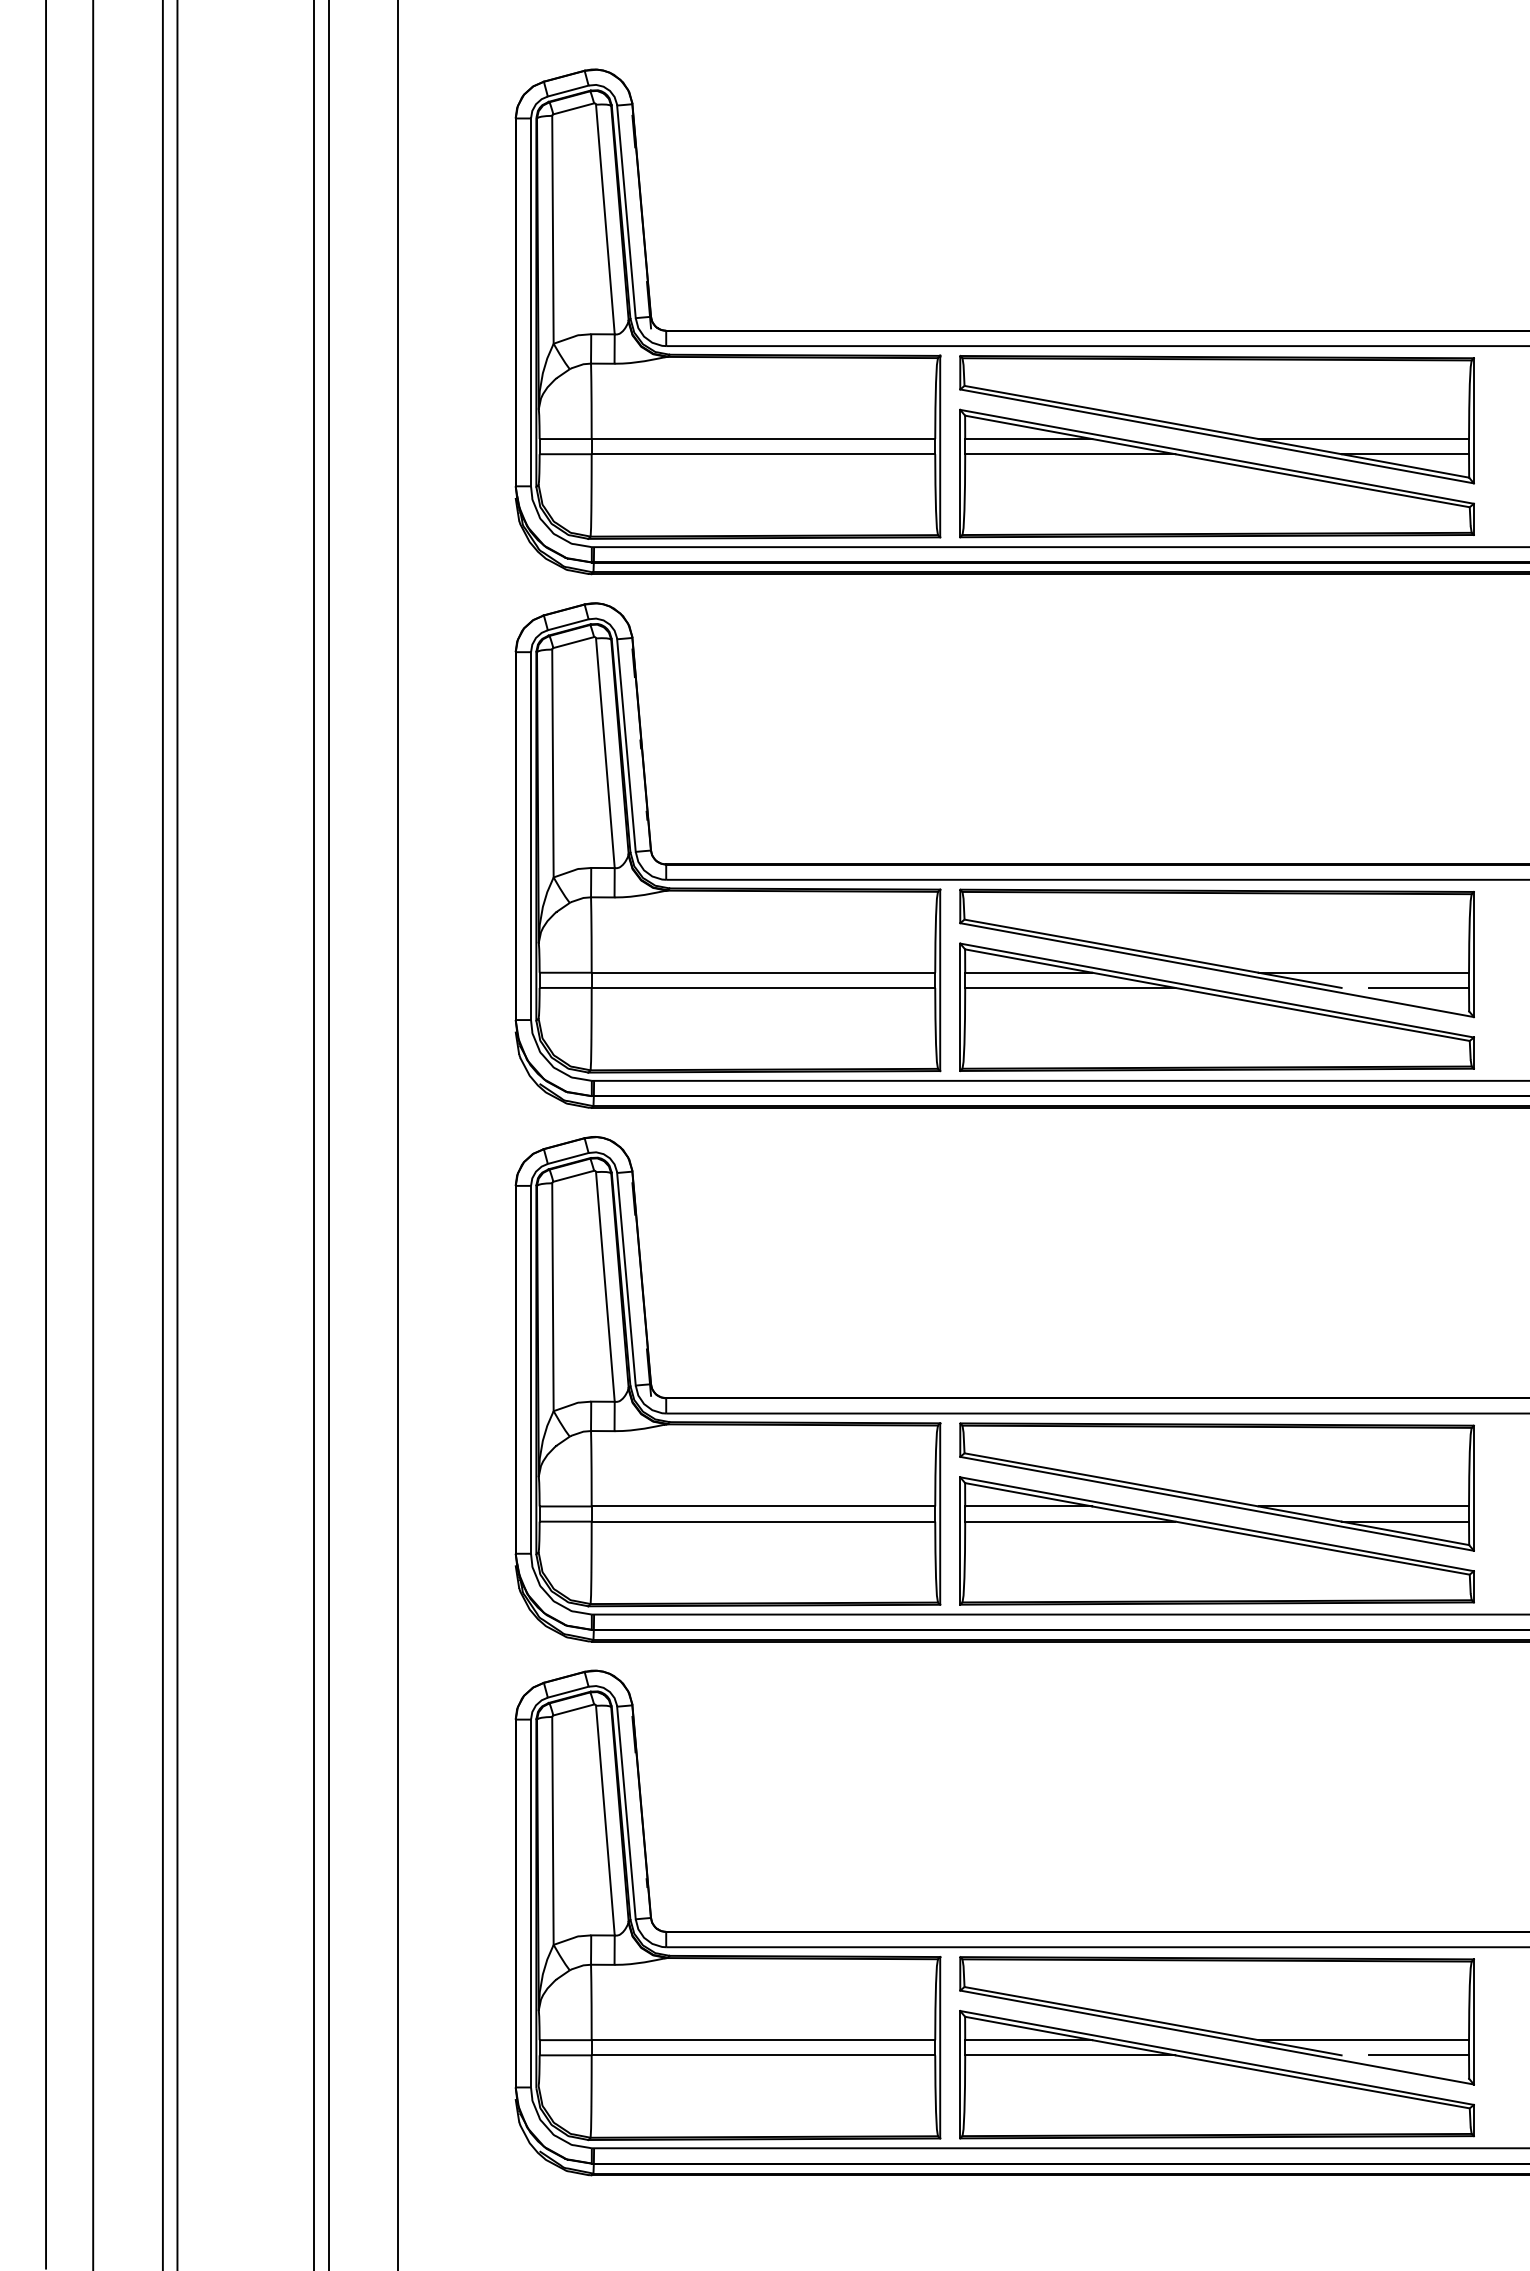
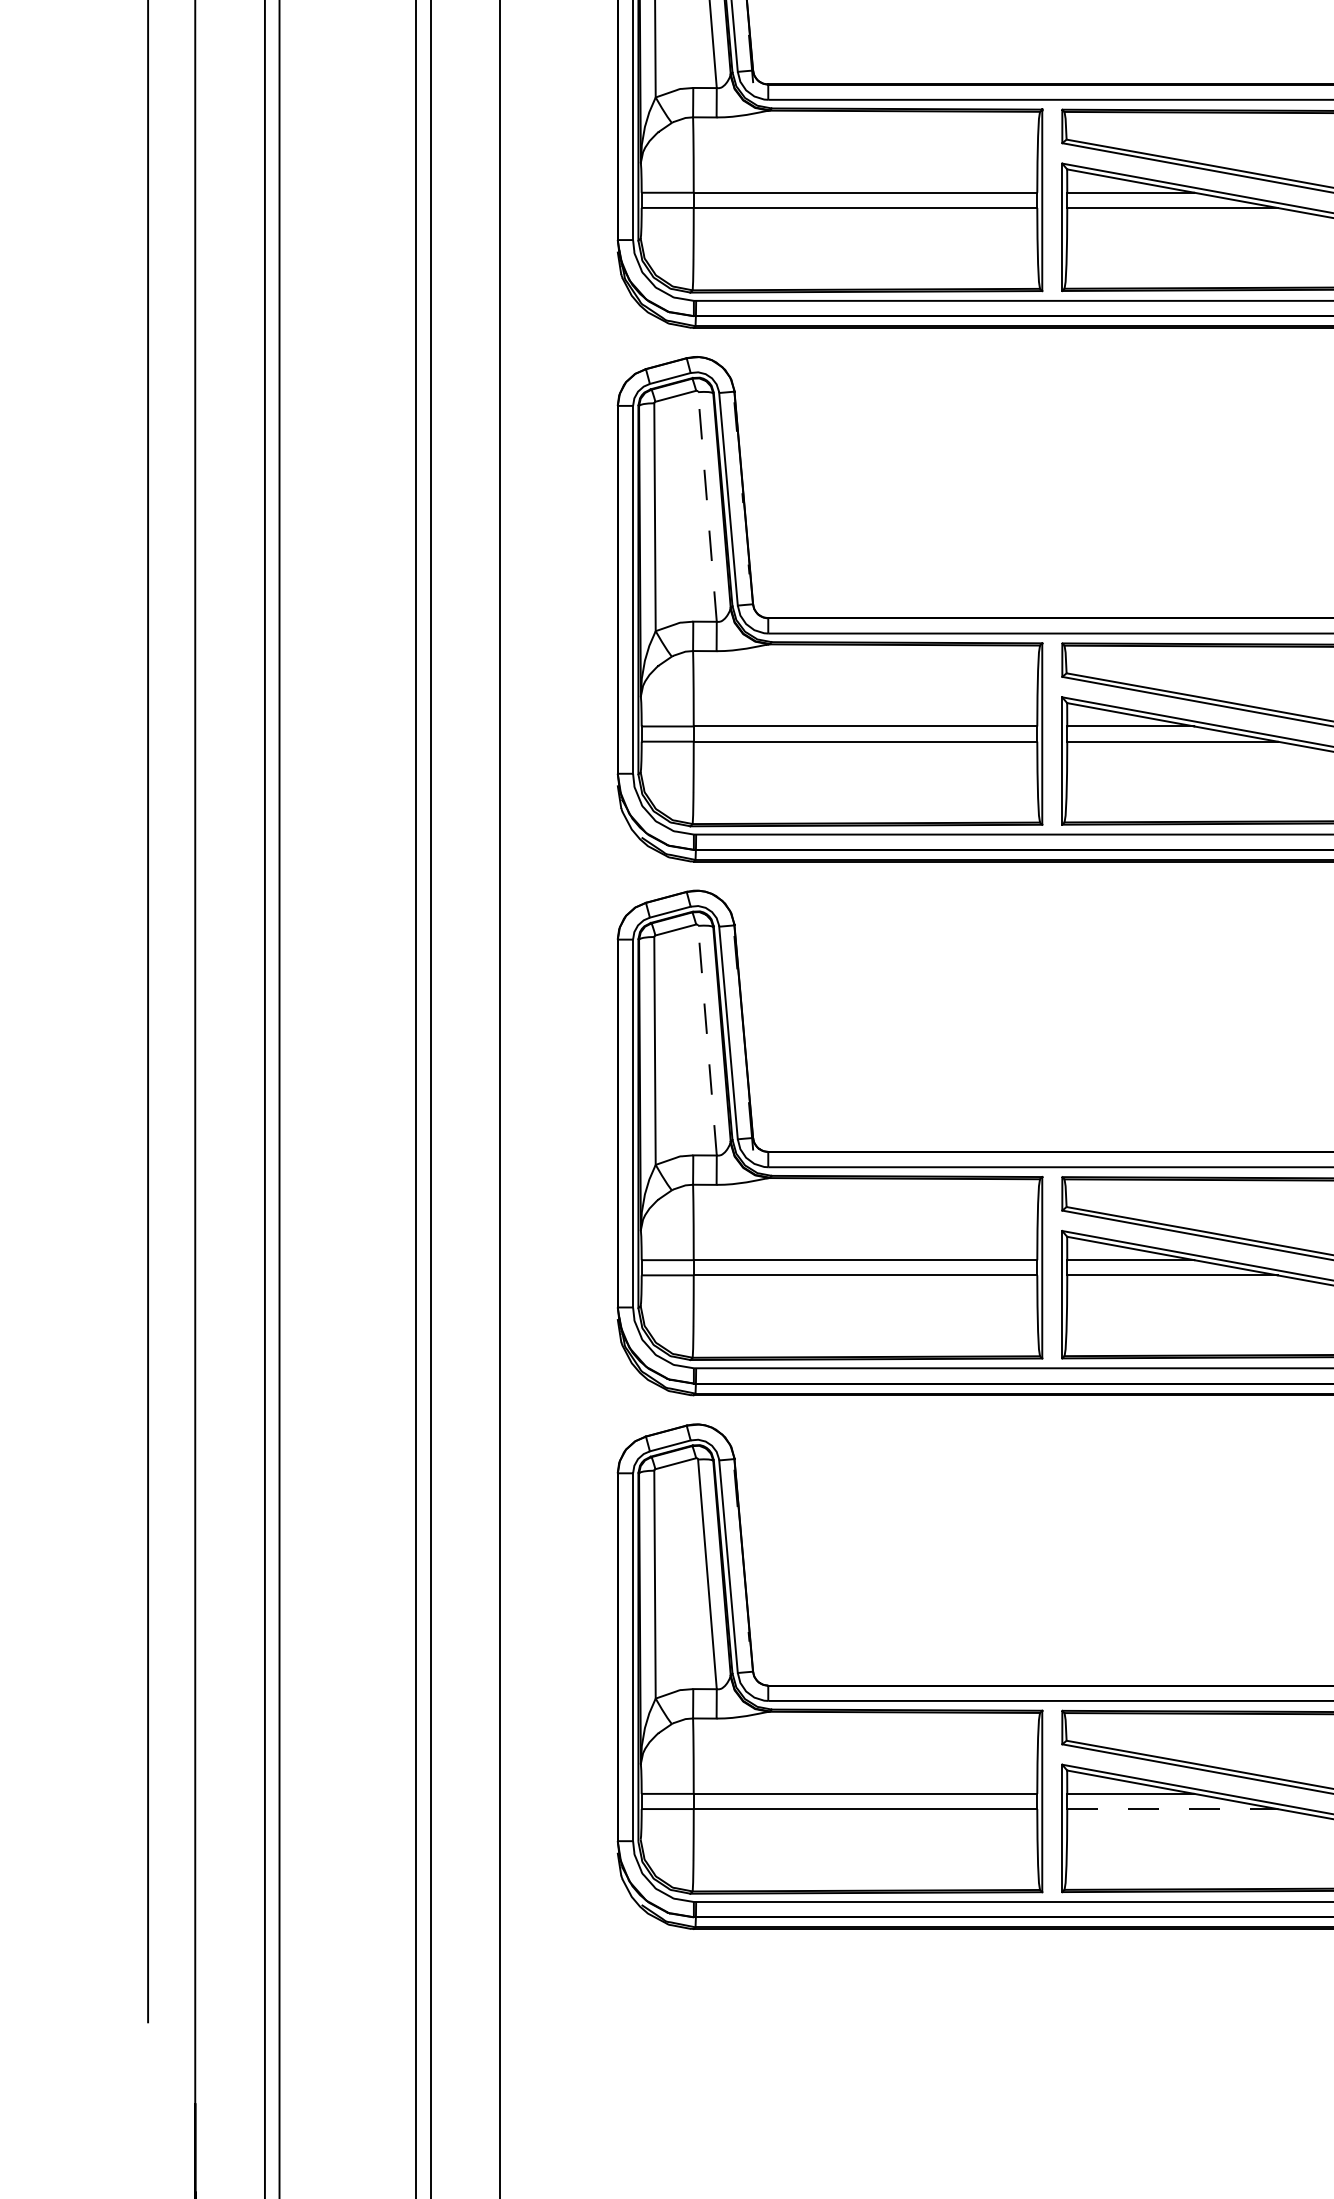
line: (605, 752) -> (707, 506), solid -> dashed
line: (605, 1286) -> (707, 1040), solid -> dashed
line: (1070, 2055) -> (1172, 1809), solid -> dashed

